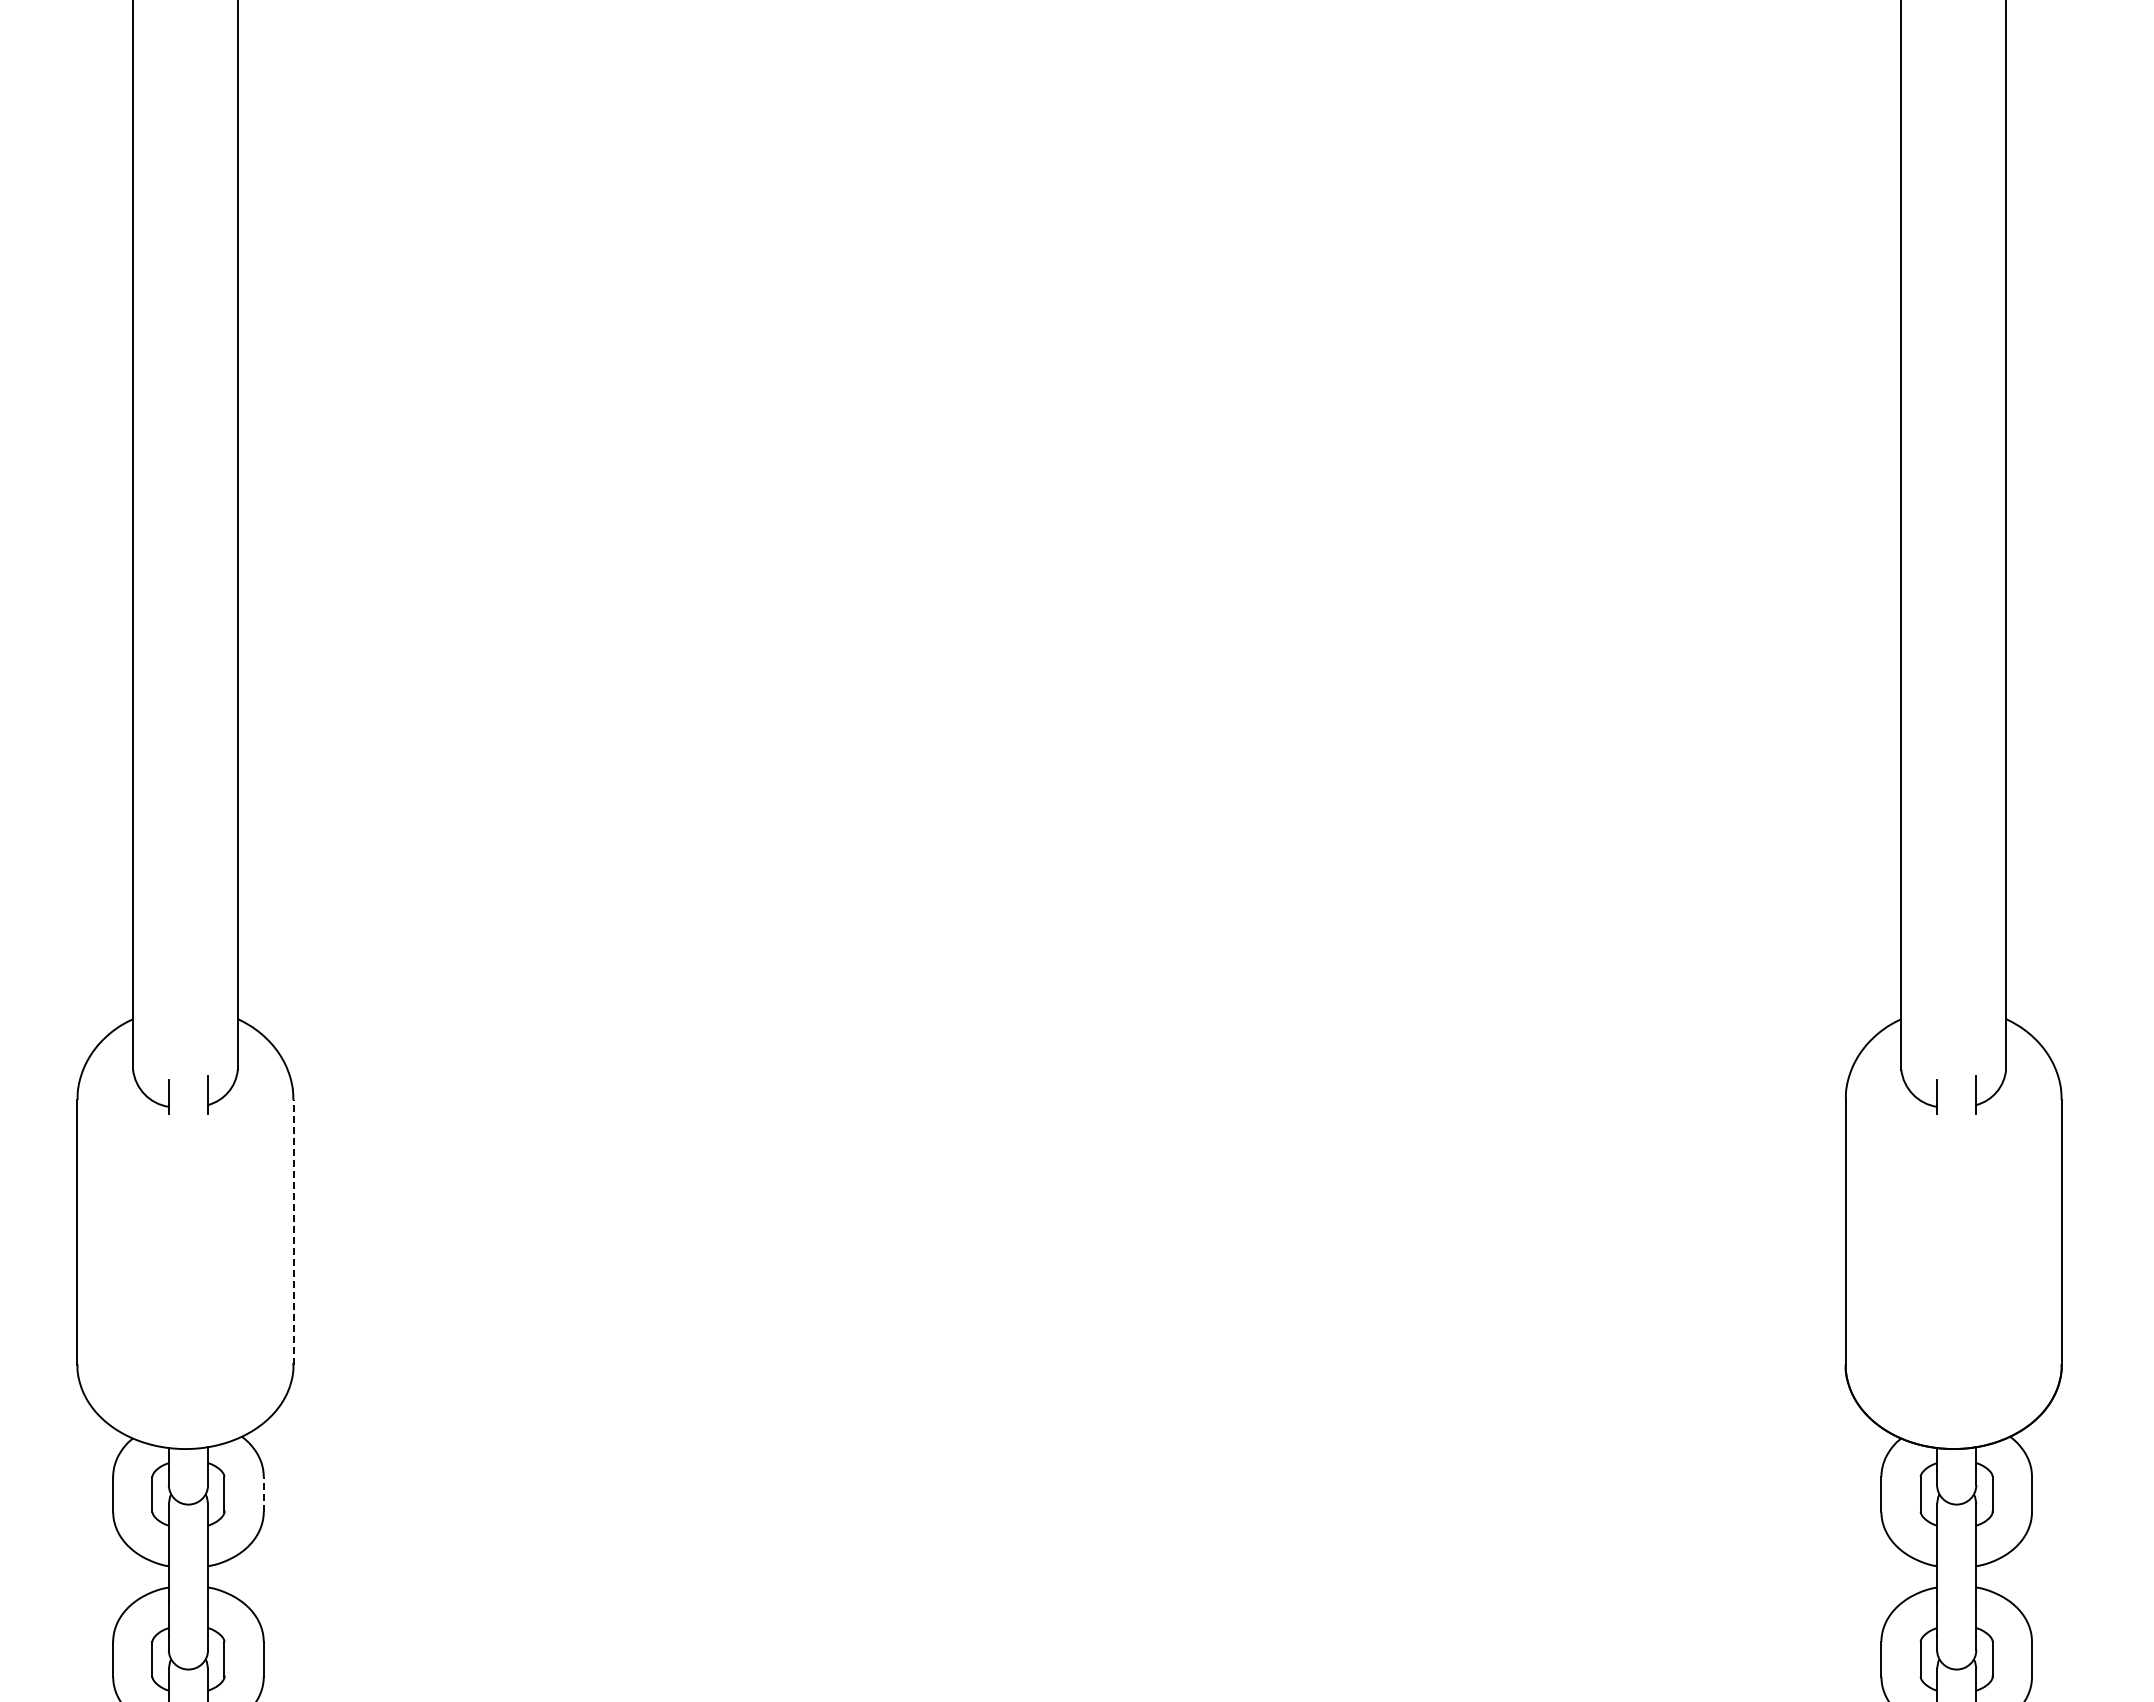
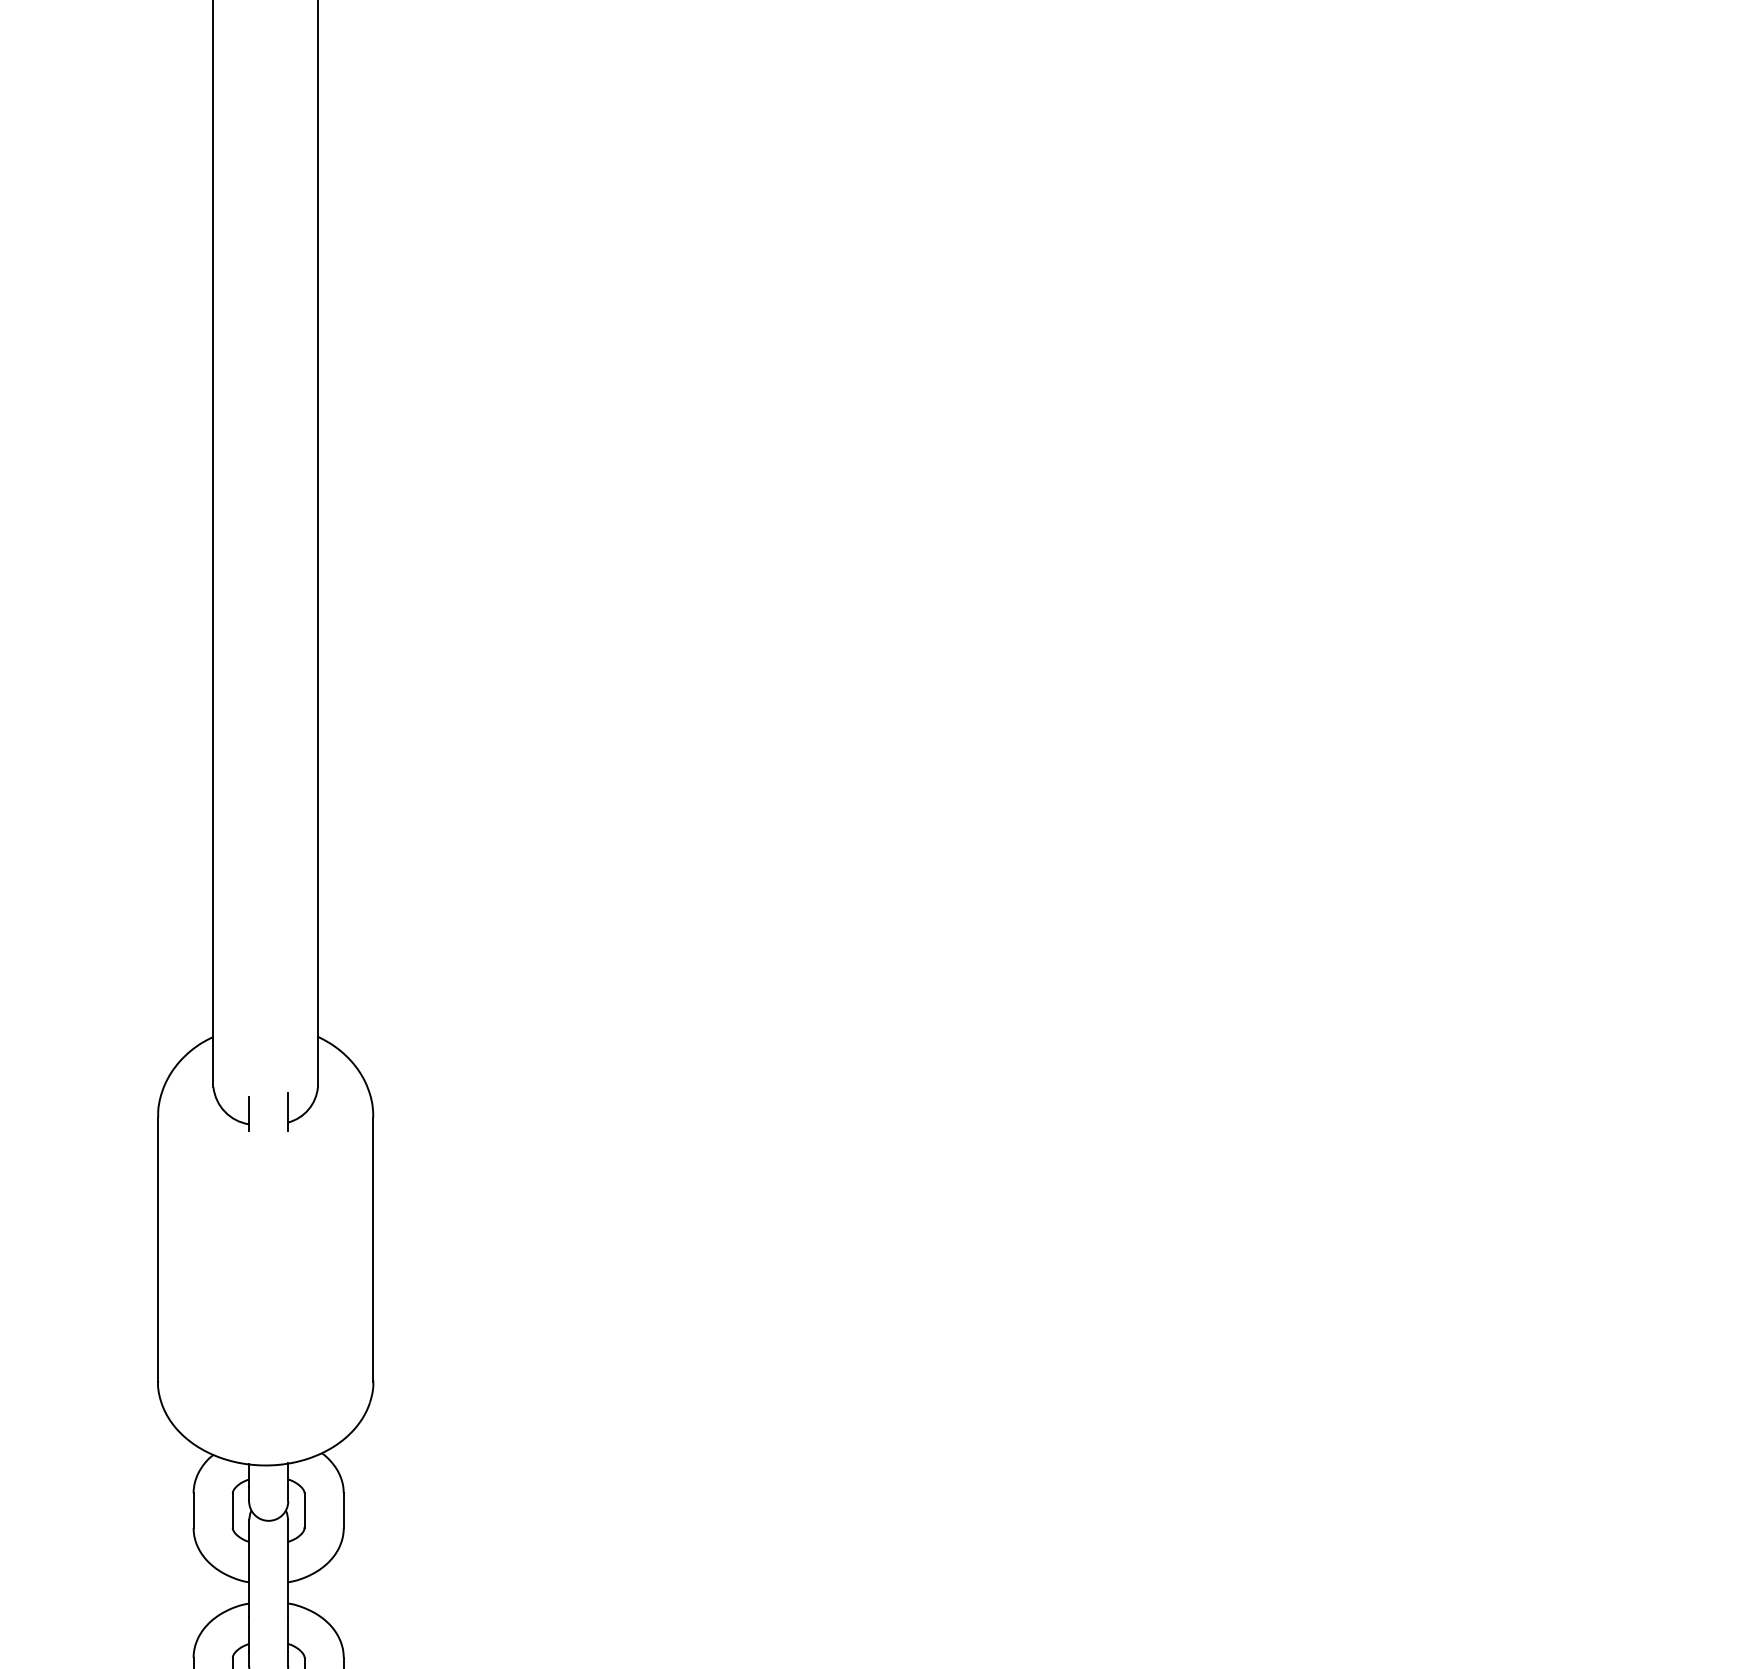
line: (293, 1231) -> (373, 1248), dashed -> solid
line: (263, 1493) -> (343, 1509), dashed -> solid

